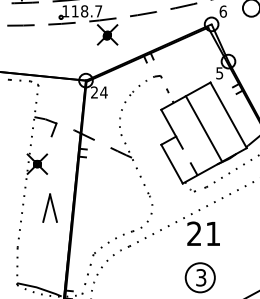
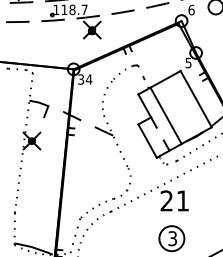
text: (95, 92) -> (81, 79), 24 -> 34
line: (203, 128) -> (165, 115), moved
part: (49, 207) -> (42, 178), removed

